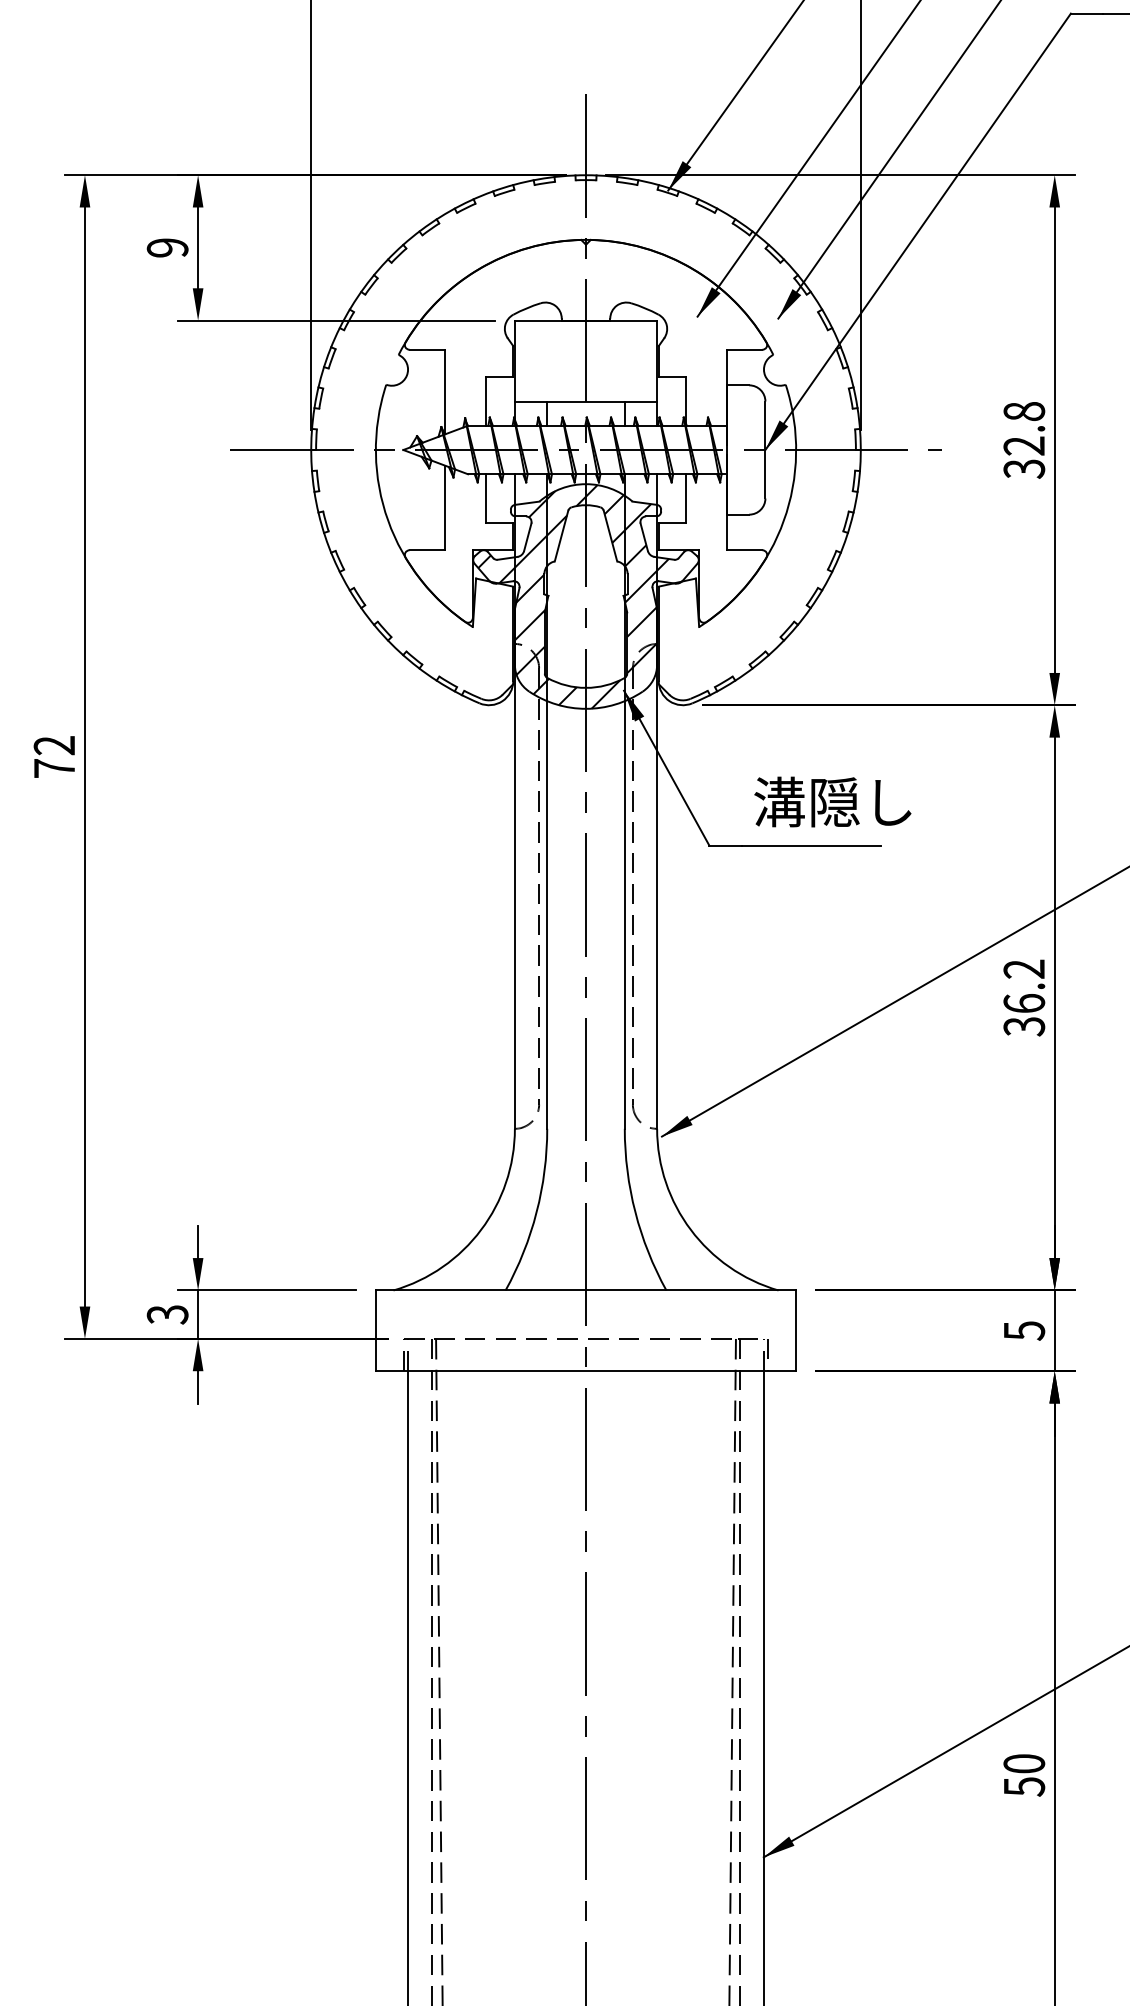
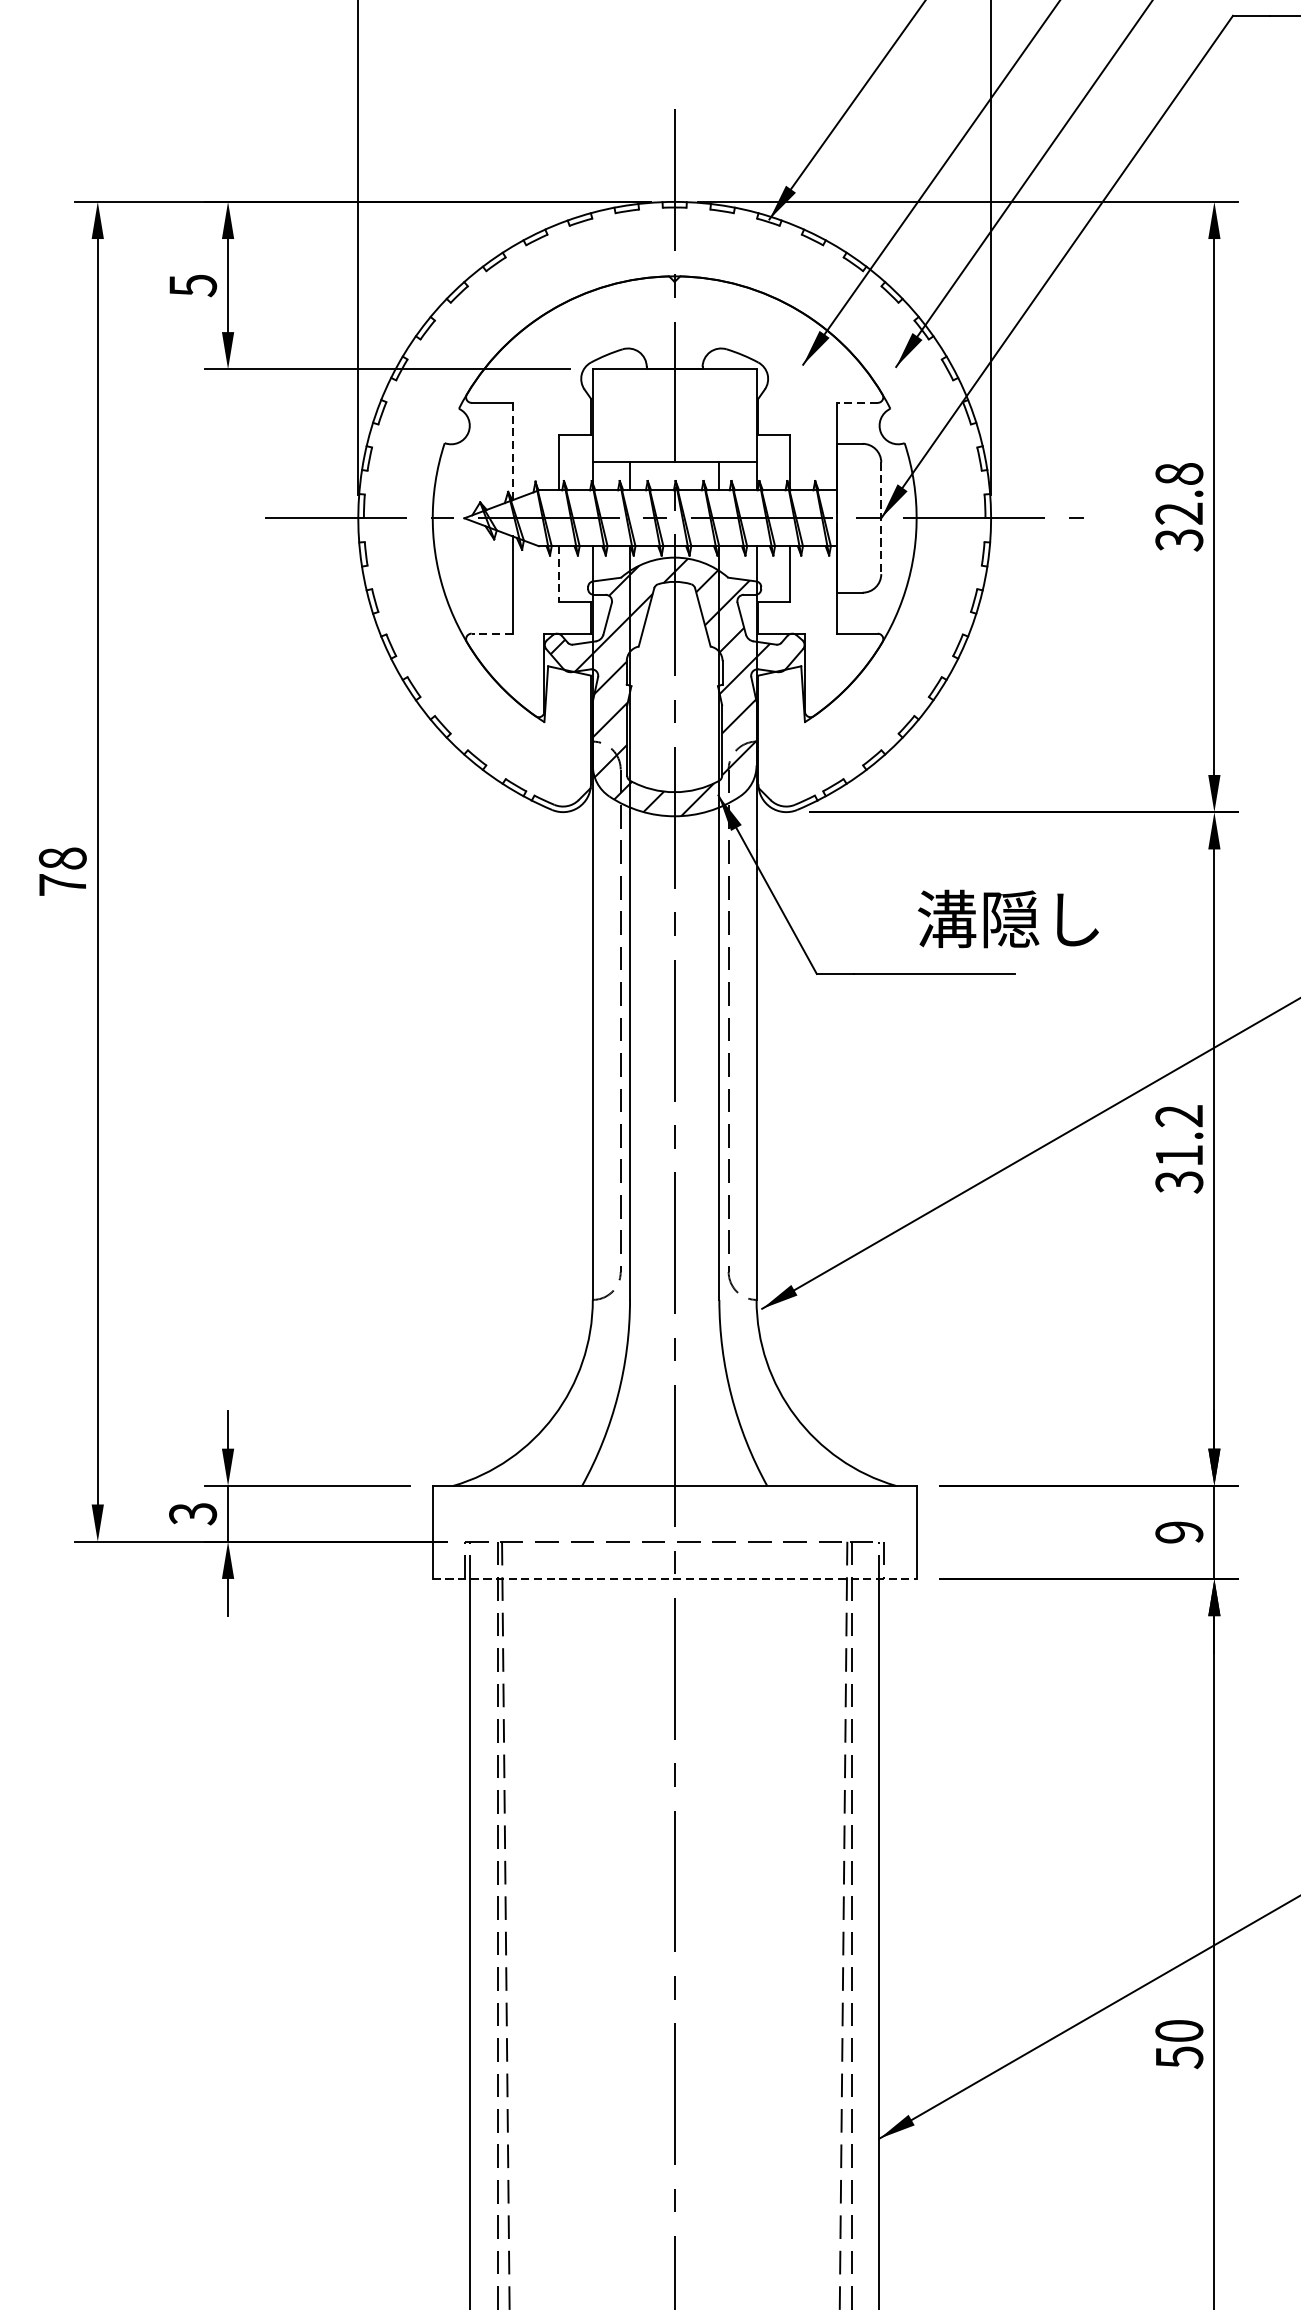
text: (167, 247) -> (192, 285), 9 -> 5
line: (744, 349) -> (857, 402), solid -> dashed
line: (445, 392) -> (512, 452), solid -> dashed
line: (765, 450) -> (881, 518), solid -> dashed
line: (485, 498) -> (558, 574), solid -> dashed
line: (427, 550) -> (492, 633), solid -> dashed
text: (54, 745) -> (62, 858), 72 -> 78
text: (832, 801) -> (1008, 918), moved
text: (1024, 1003) -> (1179, 1155), 36.2 -> 31.2
text: (1024, 1330) -> (1179, 1532), 5 -> 9
line: (586, 1371) -> (675, 1579), solid -> dashed

